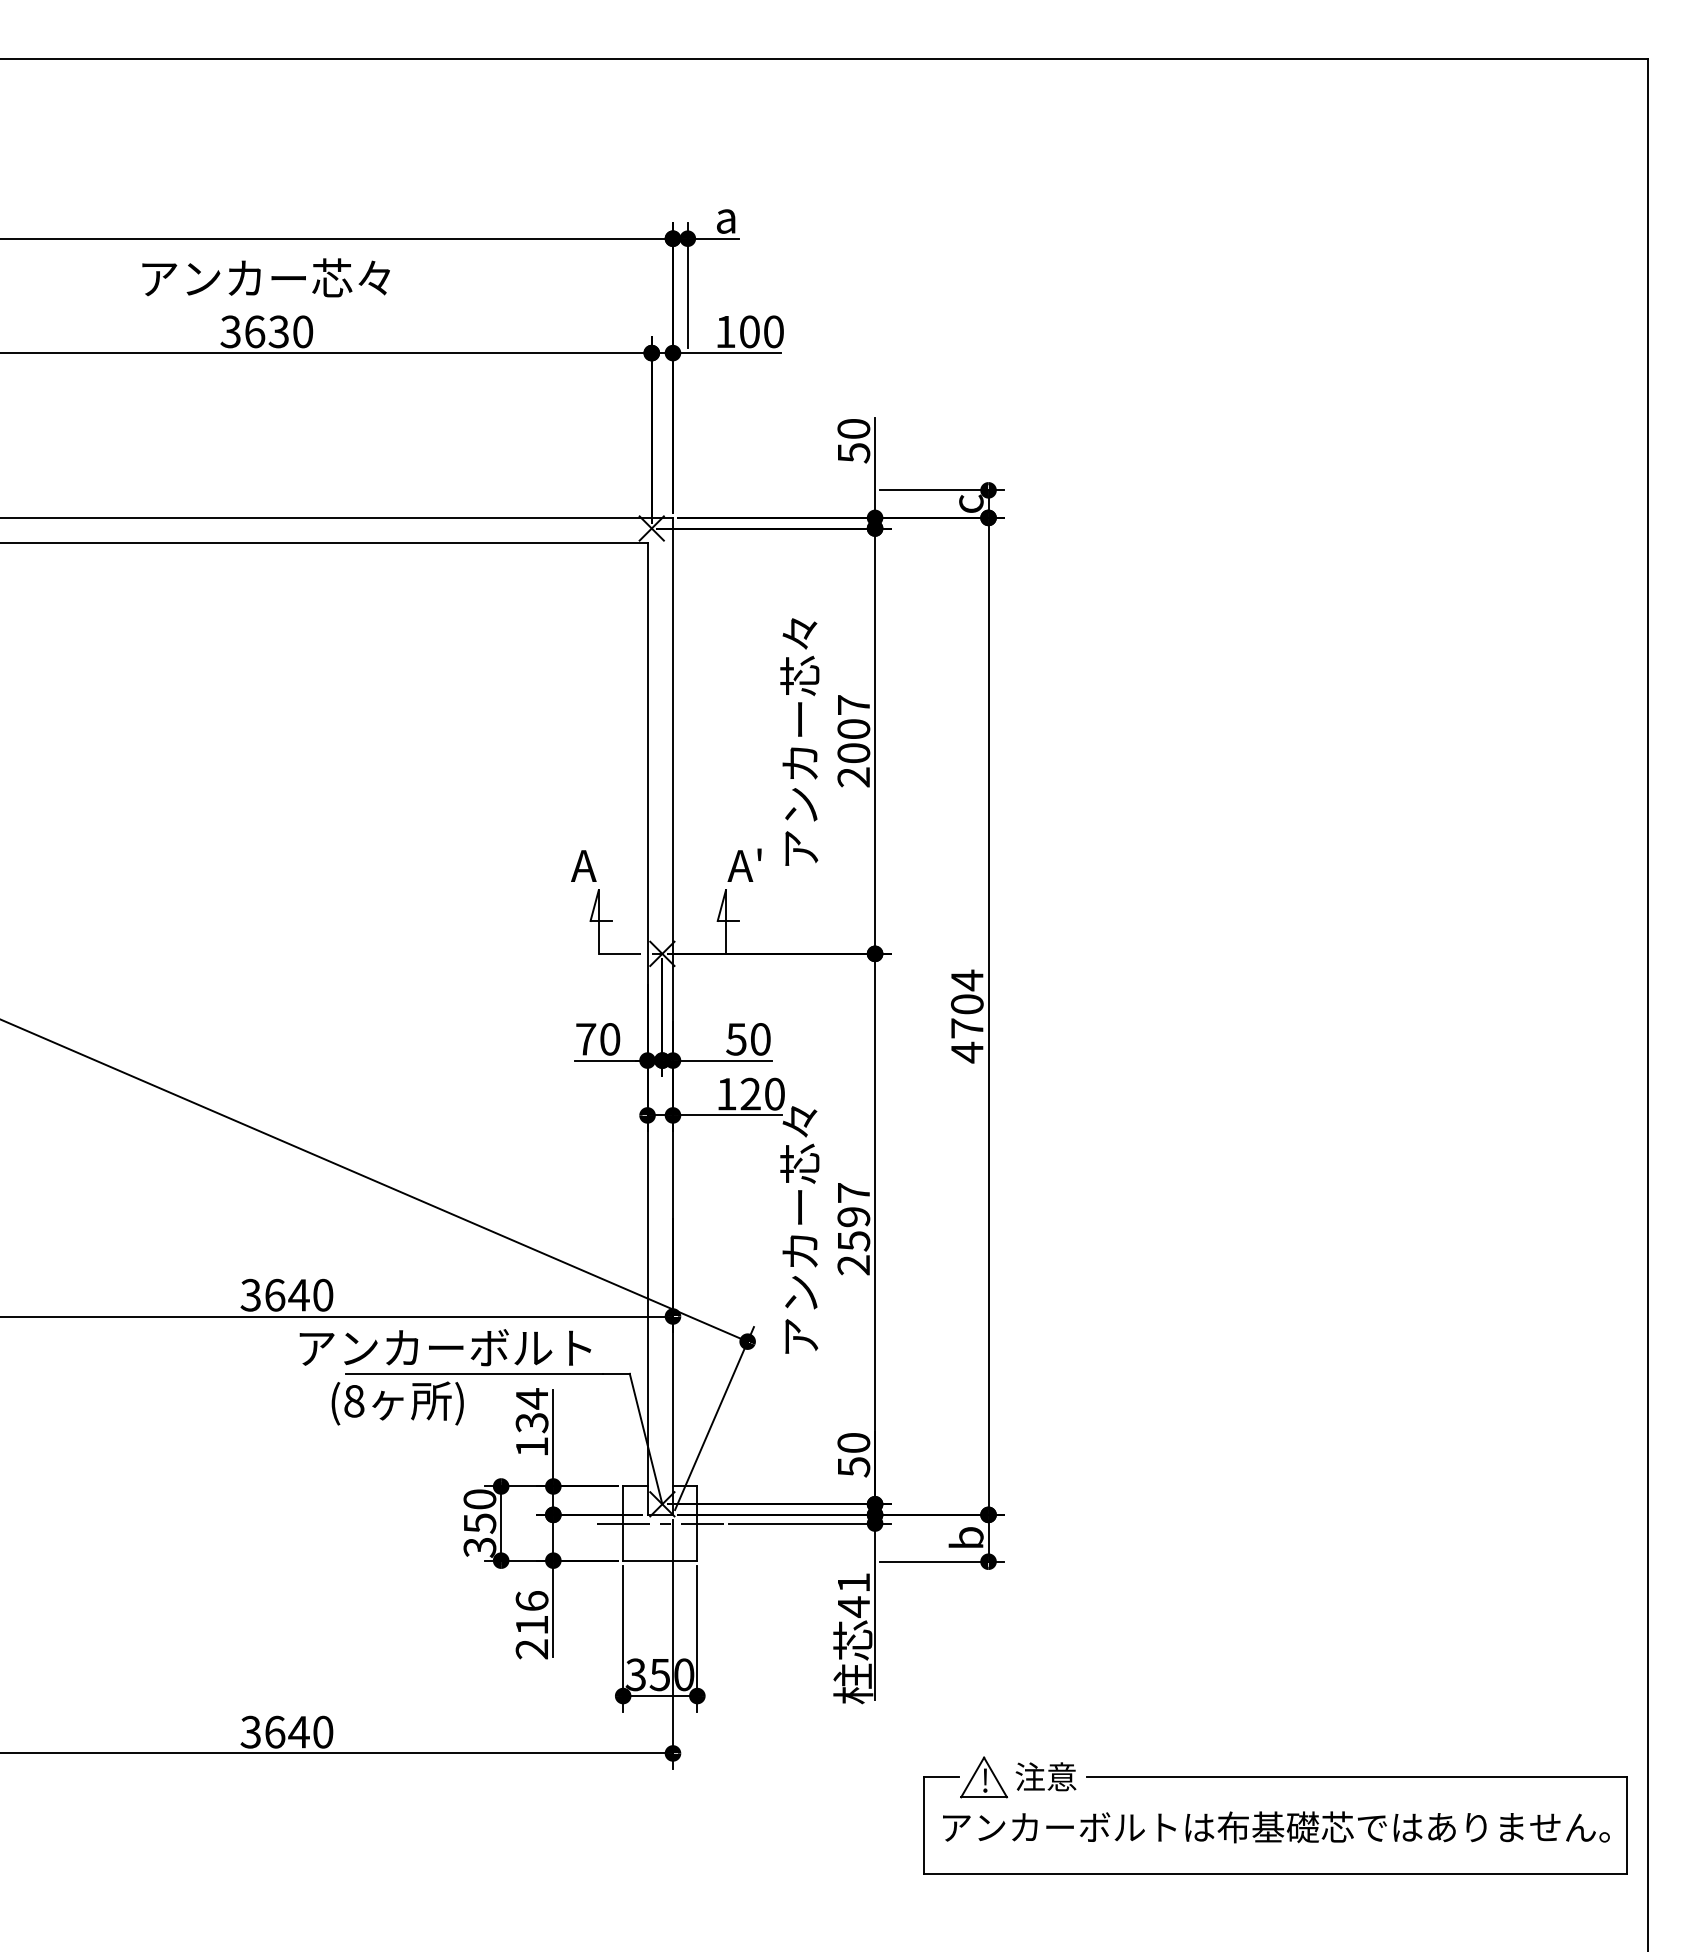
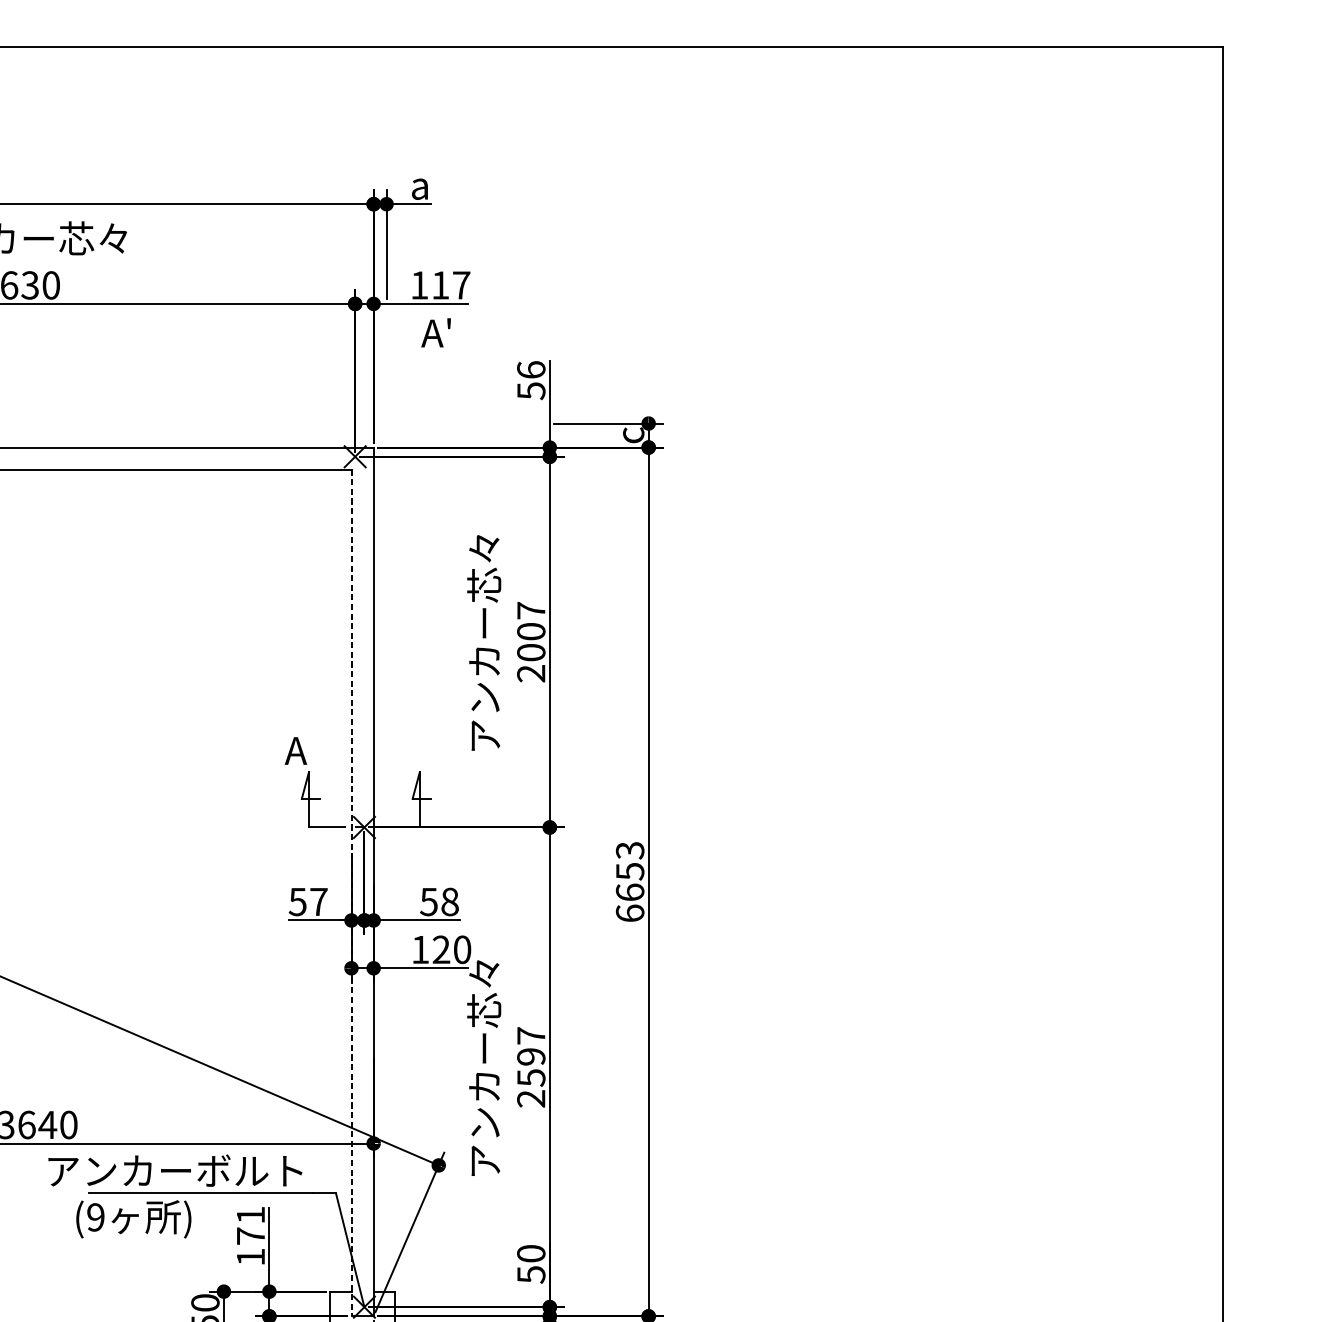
text: (761, 331) -> (450, 285), 100 -> 117
text: (853, 428) -> (530, 369), 50 -> 56
text: (744, 864) -> (435, 332), moved
text: (967, 1016) -> (630, 882), 4704 -> 6653
line: (647, 1029) -> (351, 893), solid -> dashed
text: (597, 1039) -> (307, 902), 70 -> 57
text: (760, 1039) -> (449, 902), 50 -> 58
text: (354, 1400) -> (96, 1216), (8 -> (9
text: (531, 1410) -> (250, 1225), 134 -> 171

